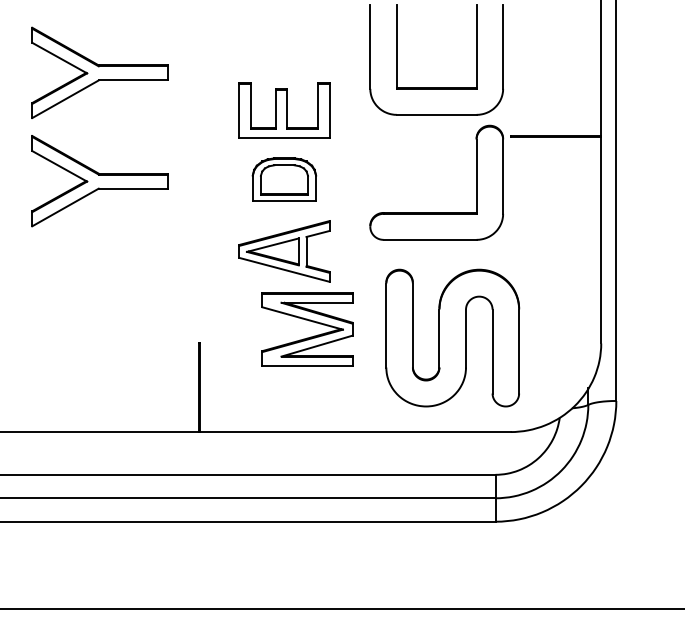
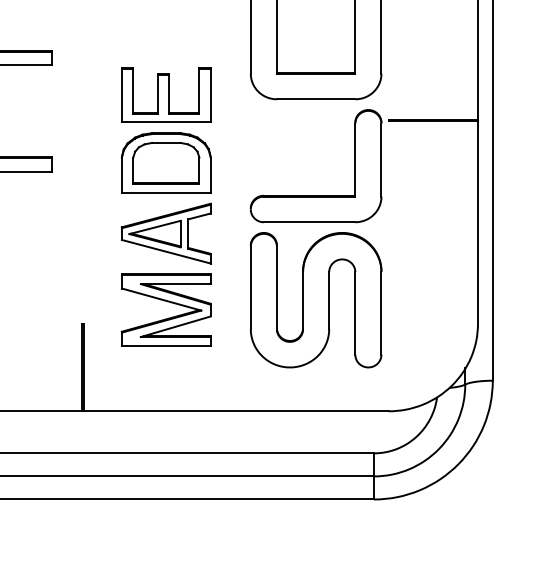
part: (284, 179) -> (166, 162), size x1.43
part: (310, 336) -> (169, 317), moved
part: (452, 337) -> (315, 299), moved

